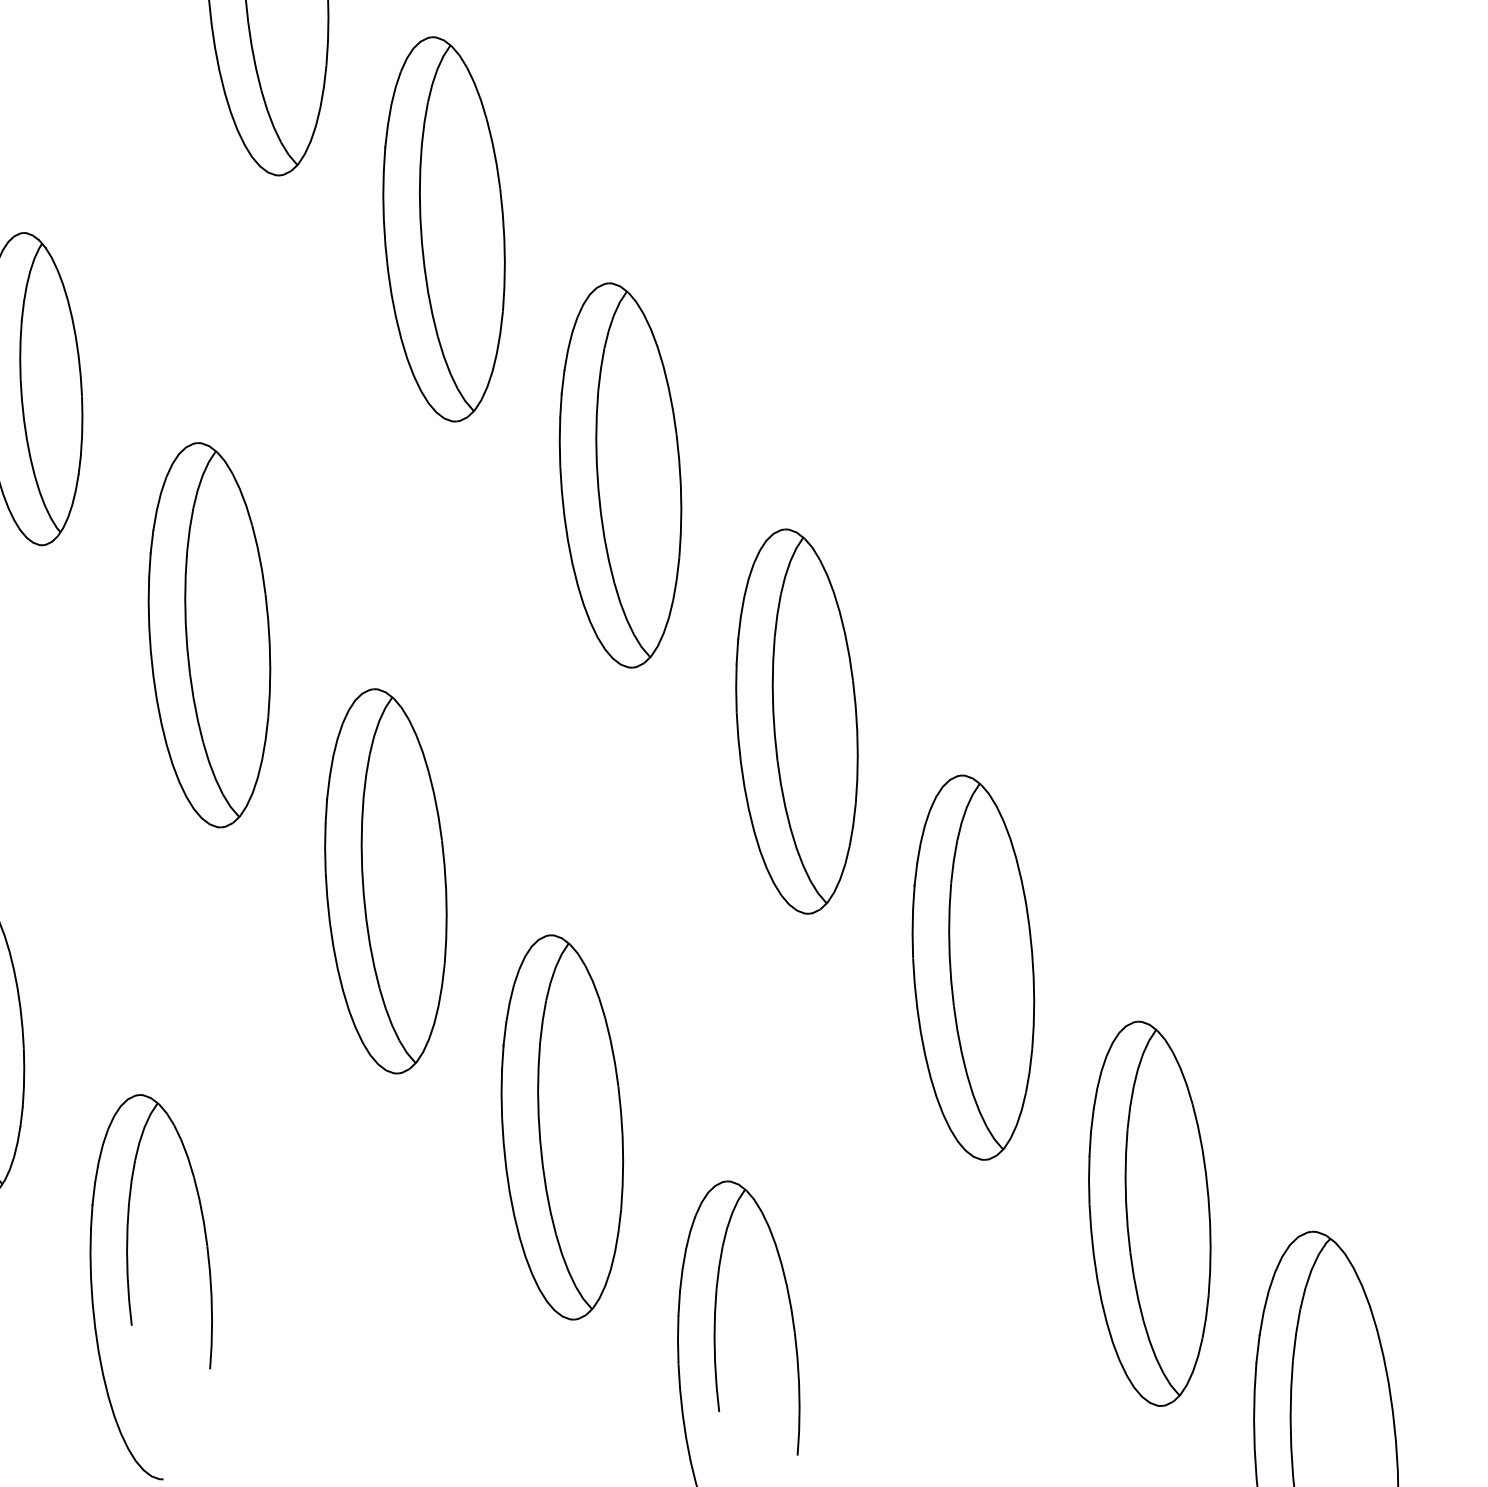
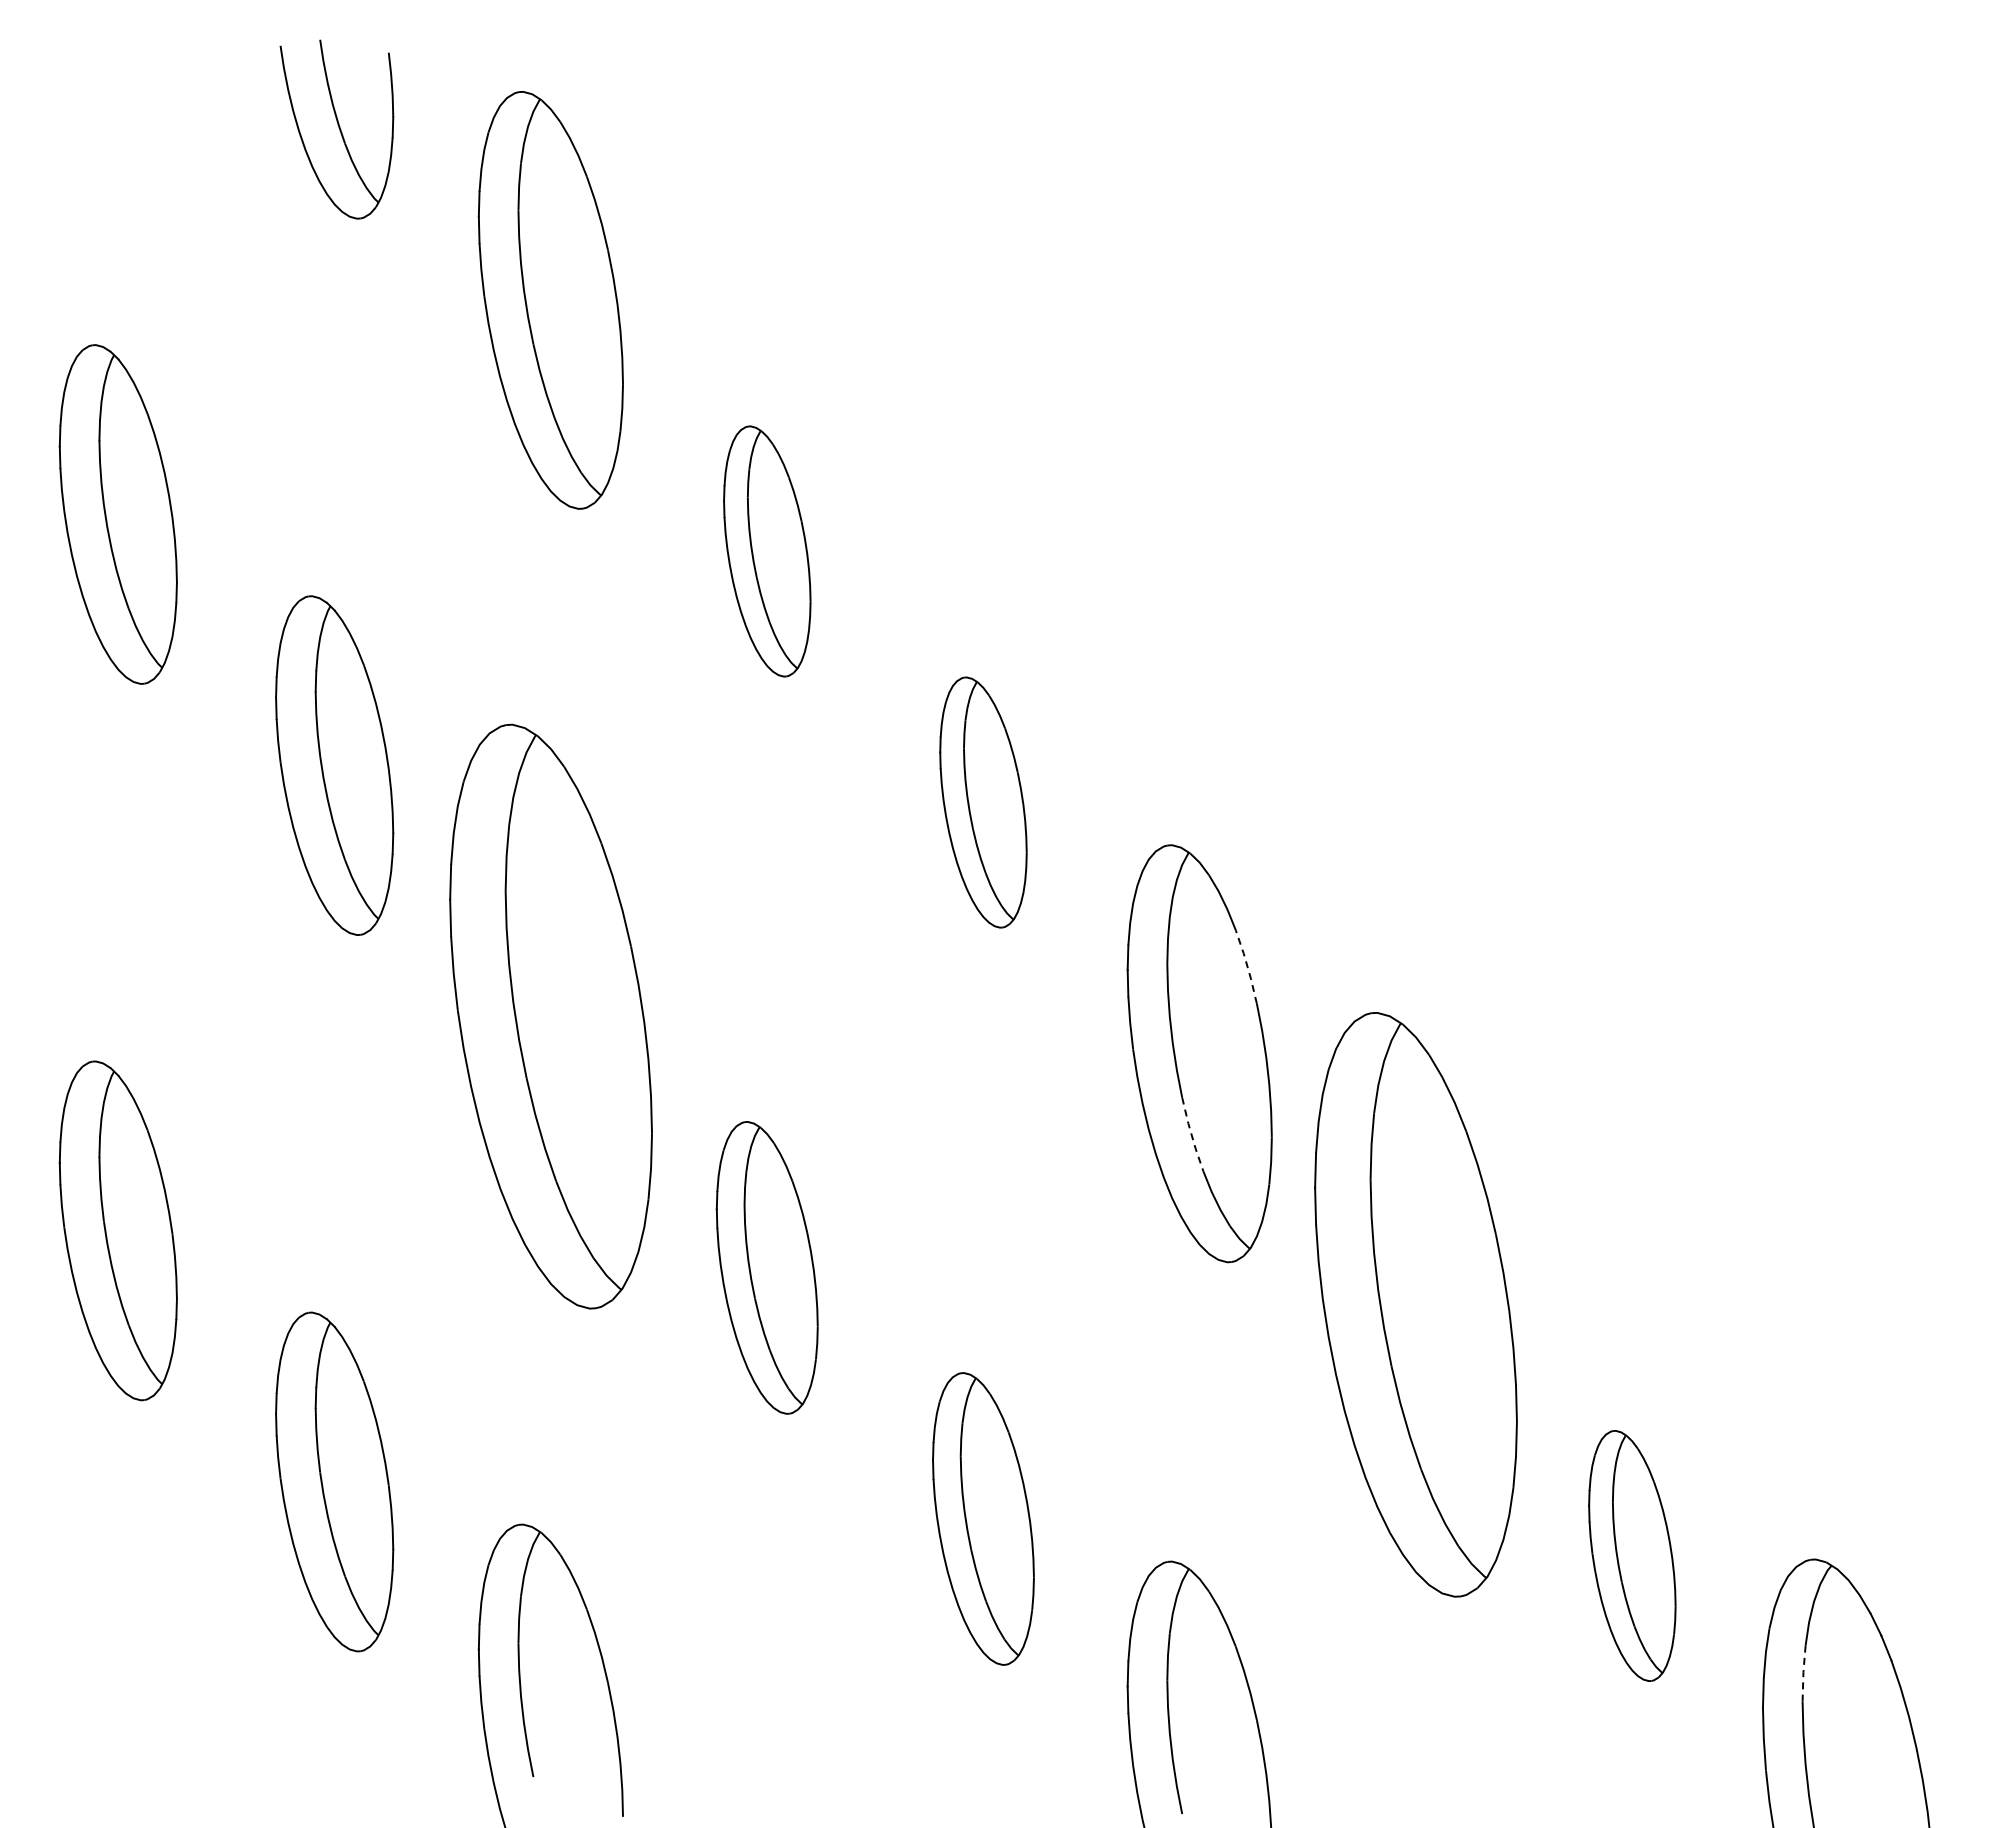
part: (444, 229) -> (767, 551), size x0.6
part: (620, 475) -> (983, 802), size x0.6
part: (209, 634) -> (550, 1016), size x1.4
line: (847, 646) -> (1247, 966), solid -> dashed
line: (782, 794) -> (1191, 1134), solid -> dashed
part: (386, 881) -> (767, 1267), size x0.7
part: (972, 967) -> (1415, 1304), size x1.4
part: (562, 1127) -> (983, 1518), size x0.7
part: (1150, 1213) -> (1632, 1555), size x0.6
line: (1296, 1334) -> (1803, 1673), solid -> dashed

